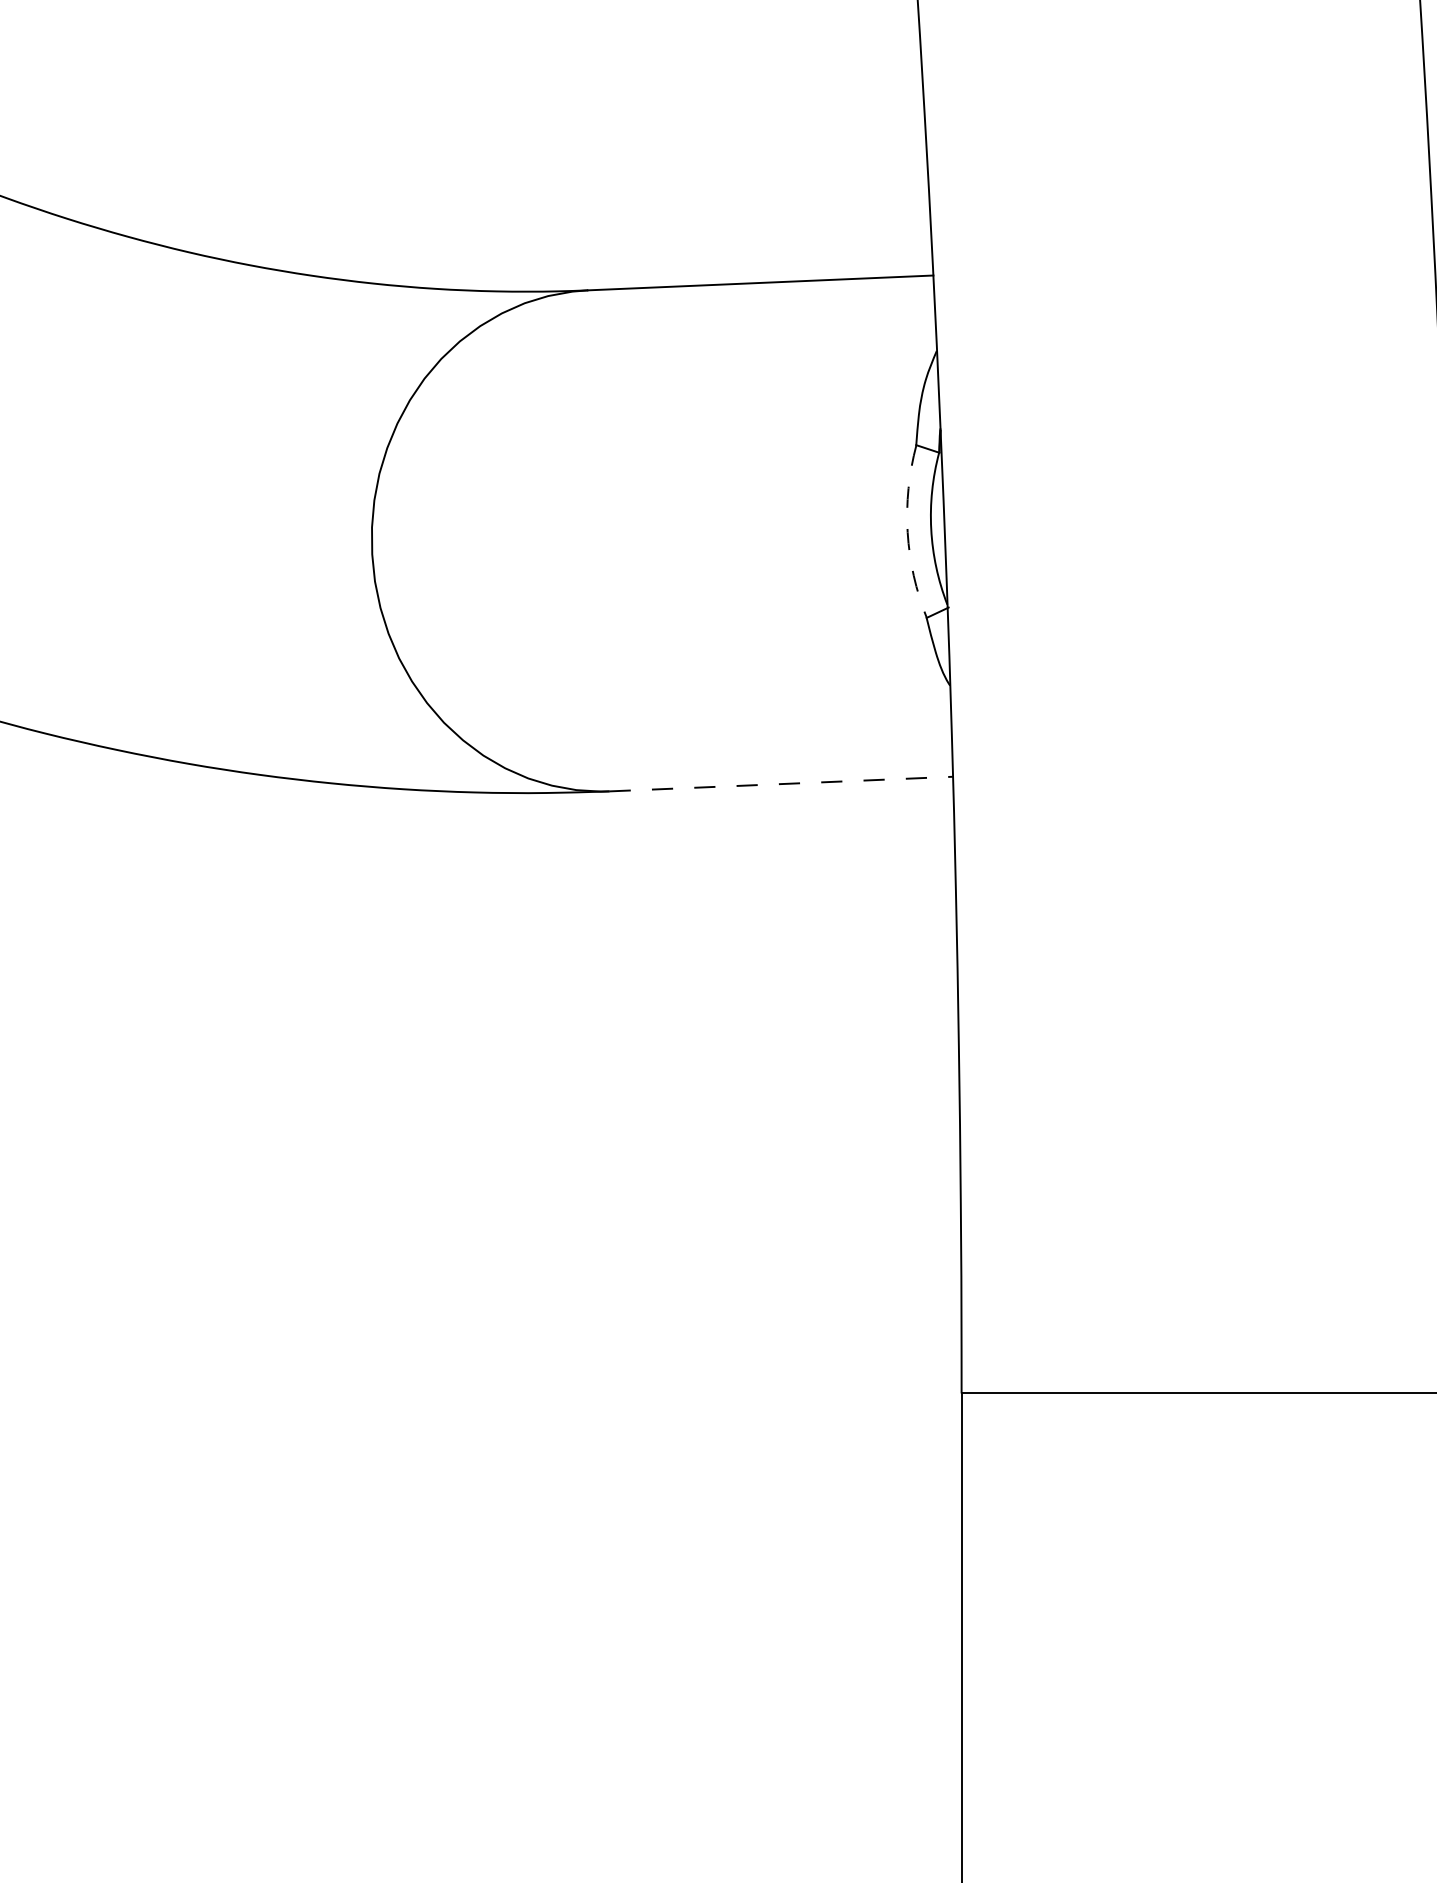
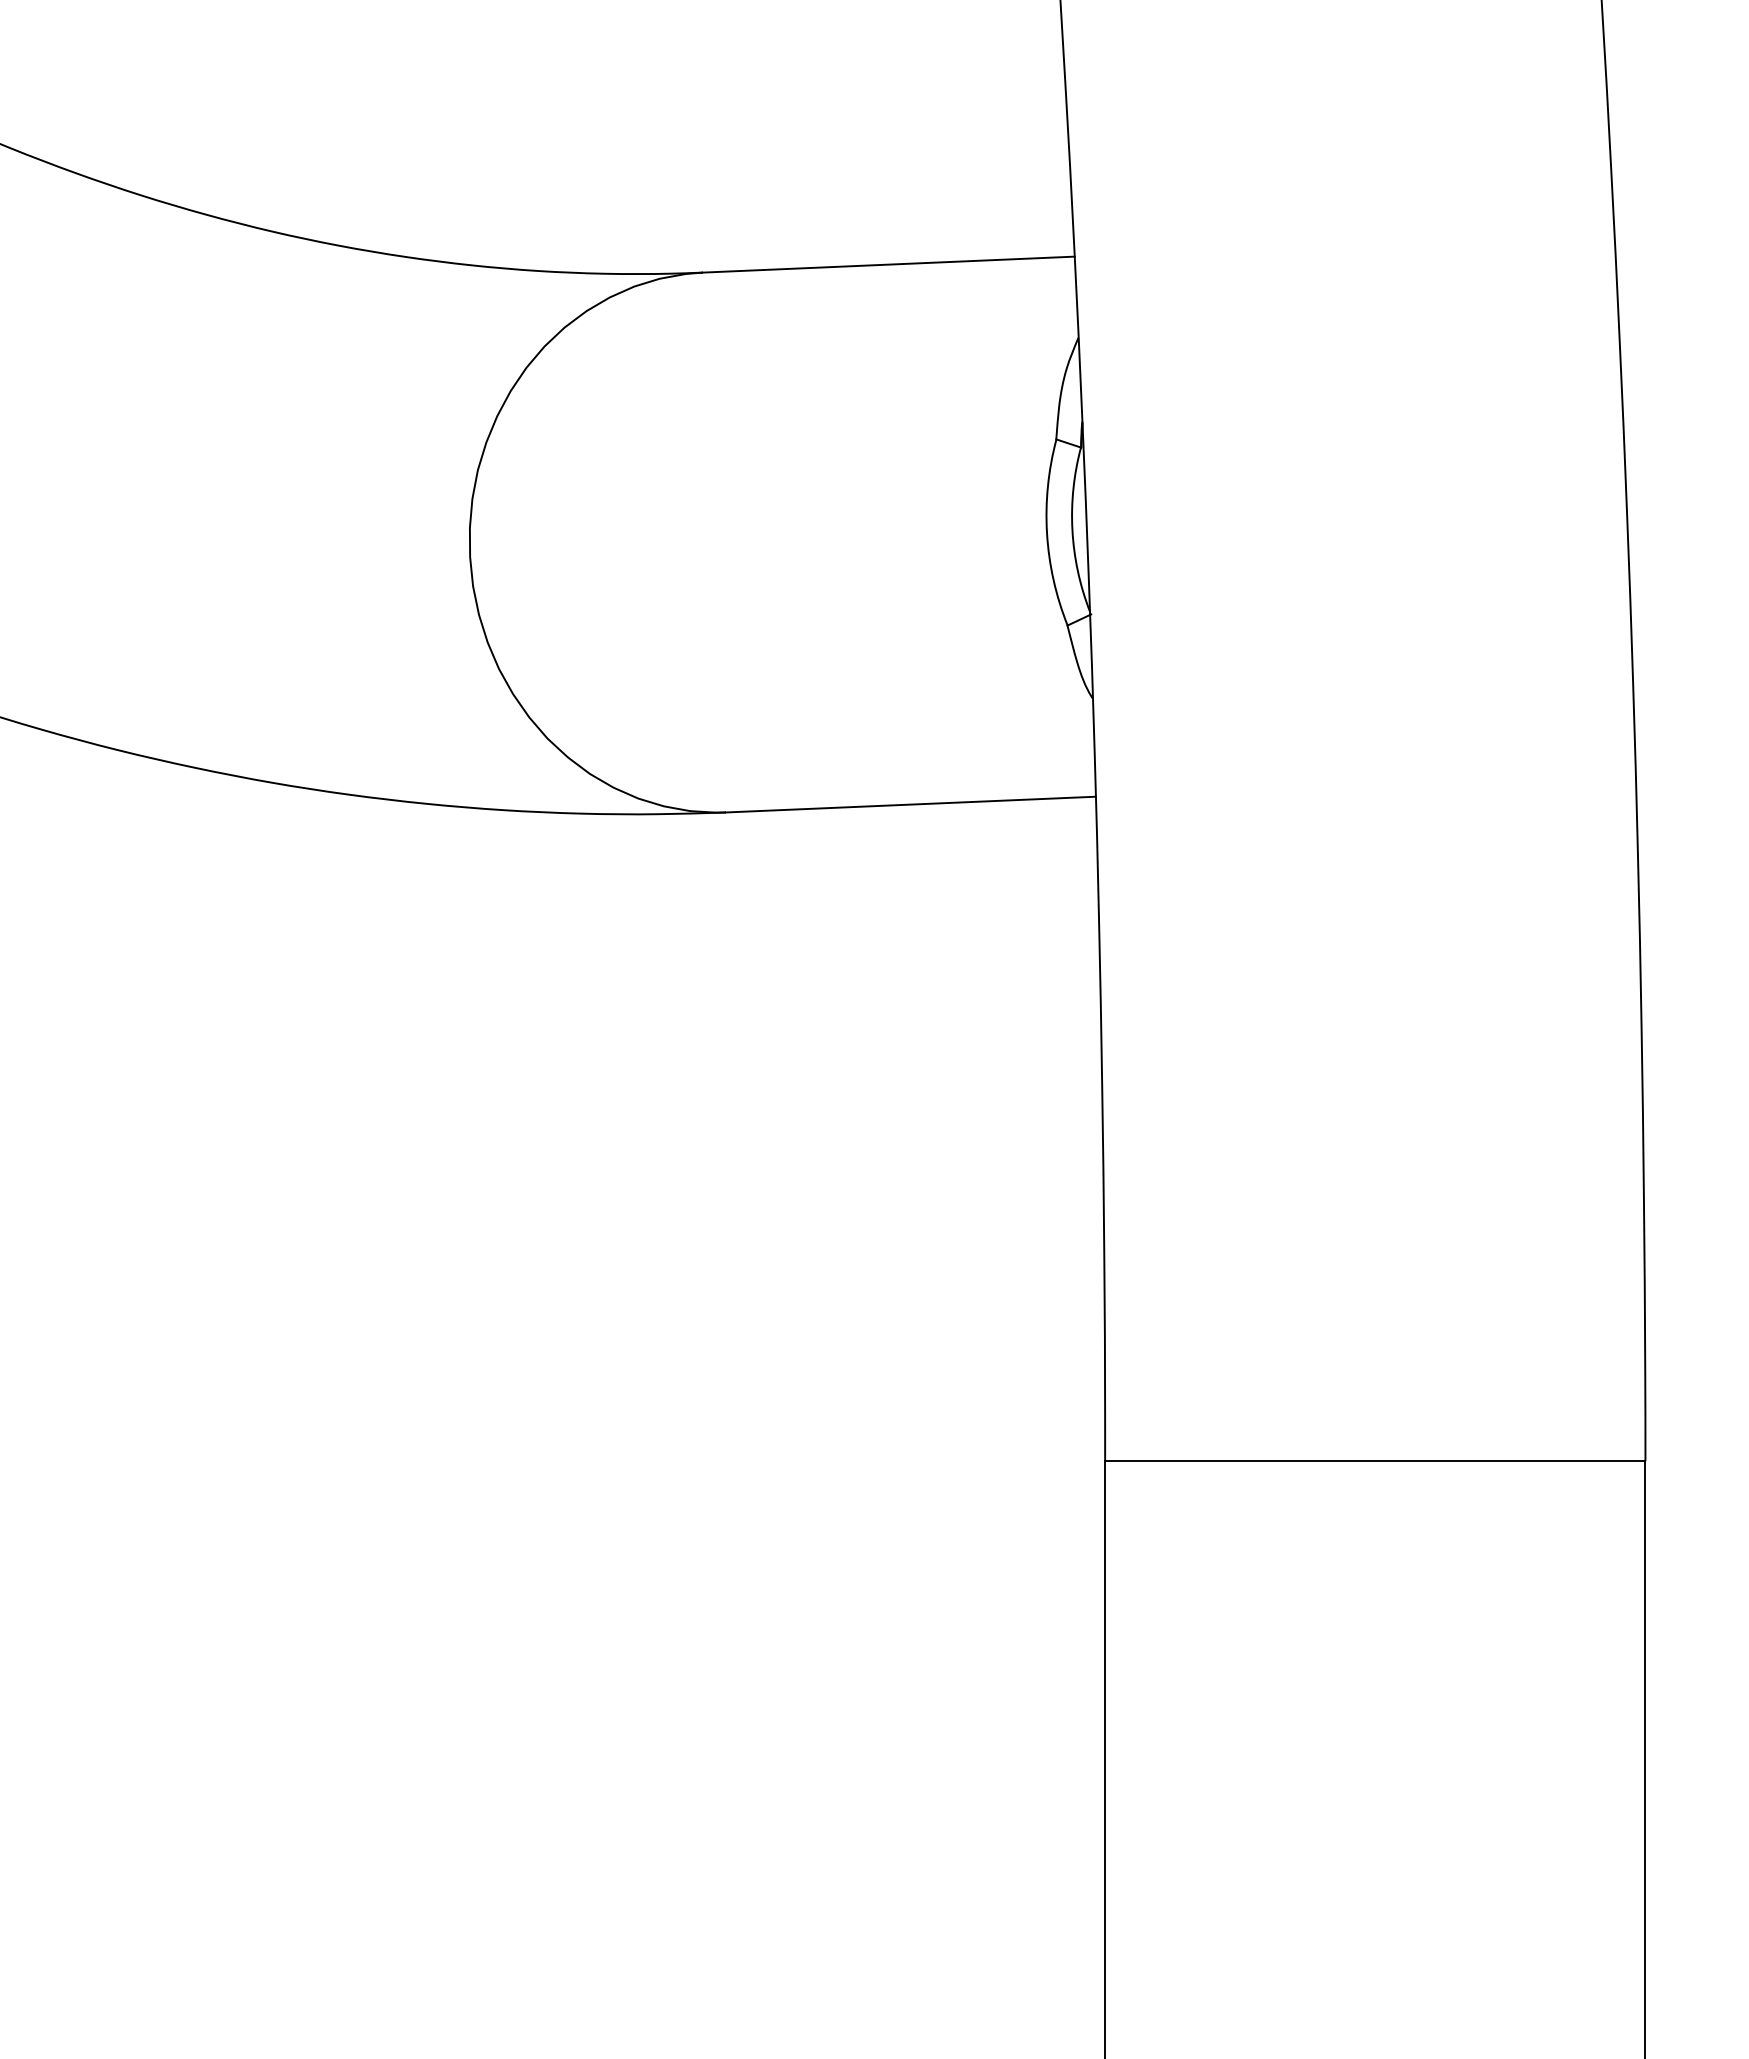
arc: (908, 532) -> (1047, 533), dashed -> solid
line: (781, 783) -> (911, 804), dashed -> solid

